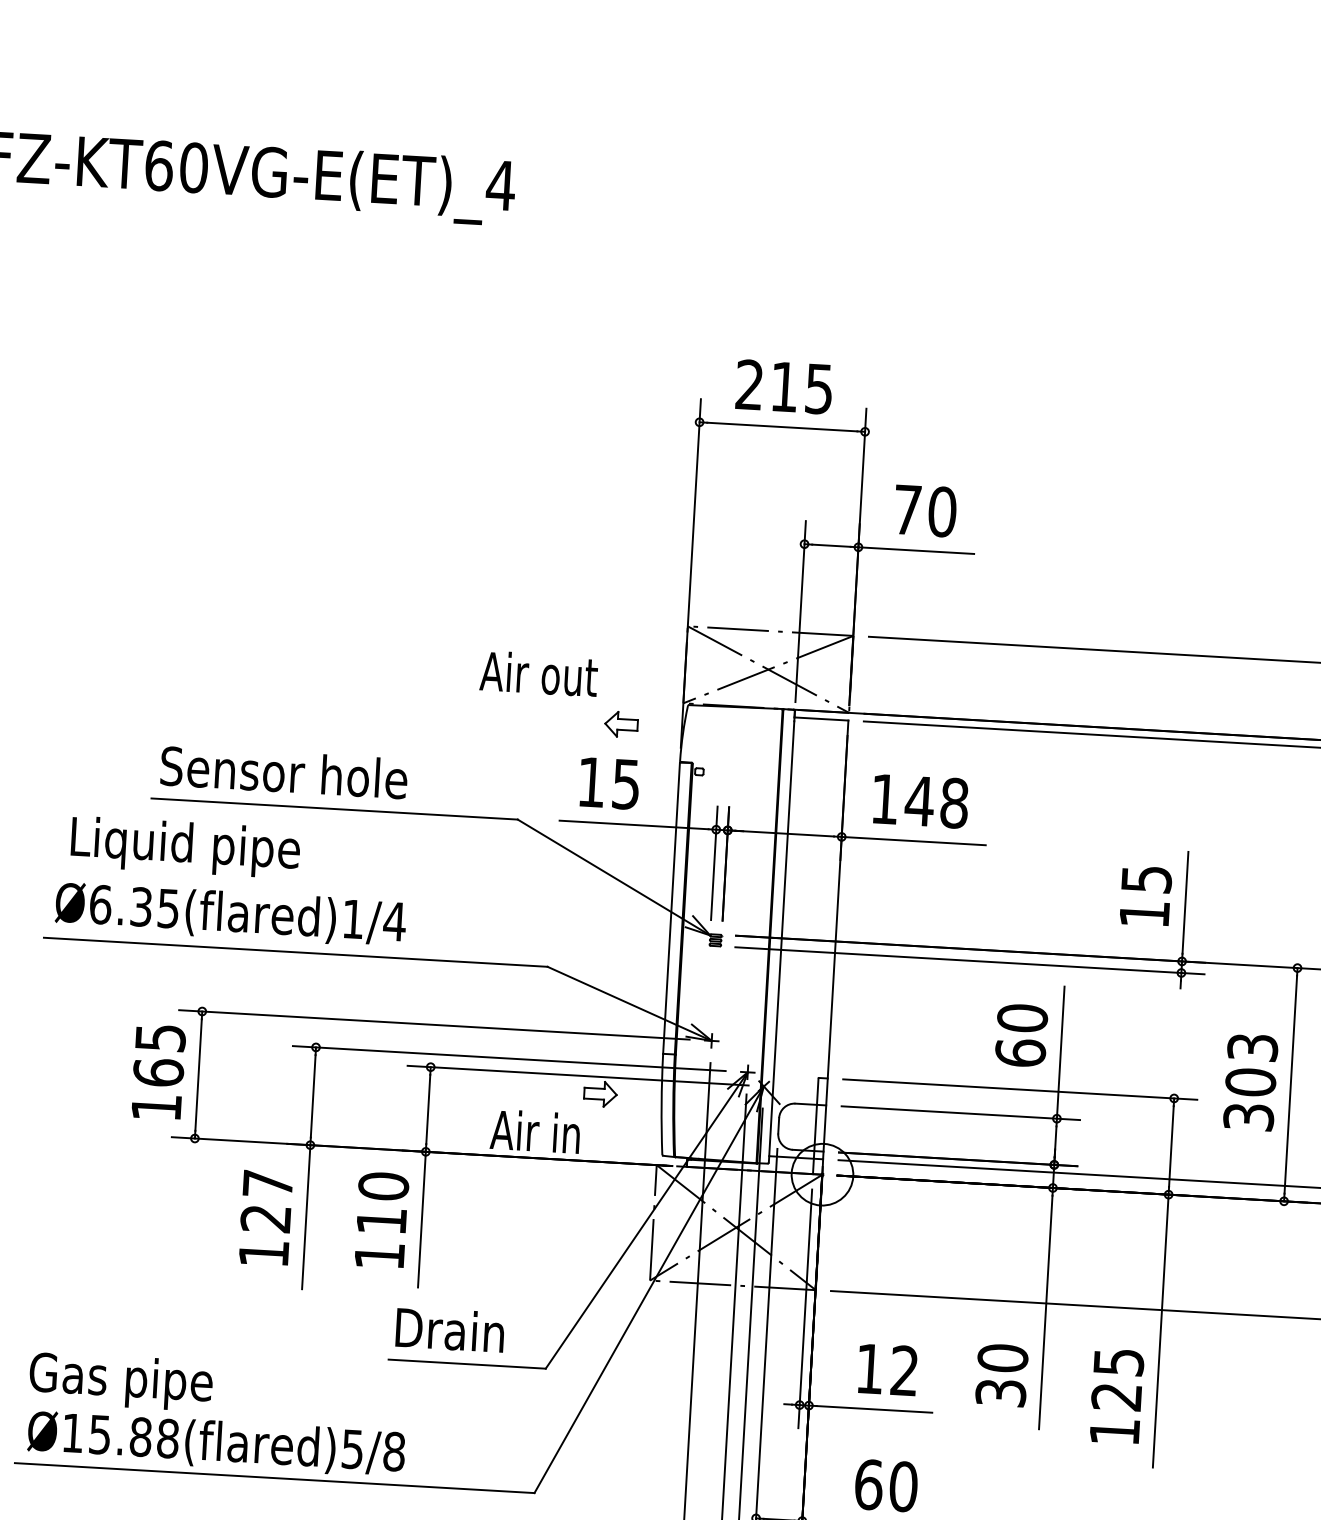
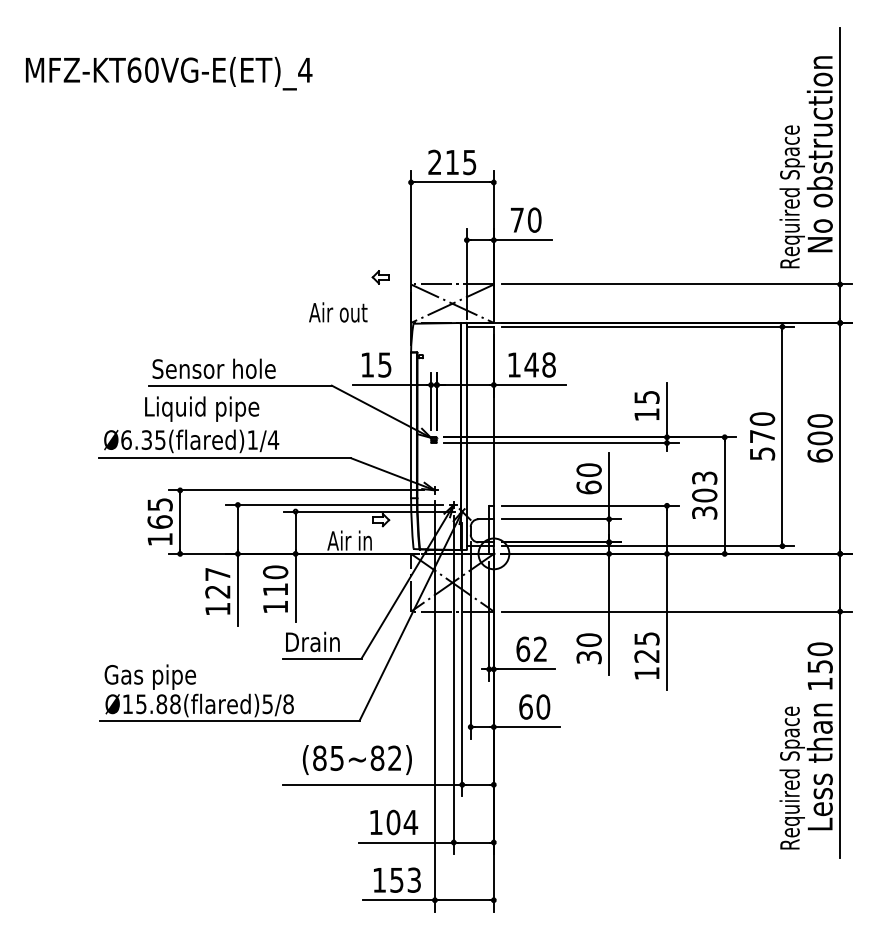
part: (620, 724) -> (380, 277), moved
text: (186, 846) -> (202, 408), moved
text: (870, 1369) -> (523, 649), 12 -> 62

